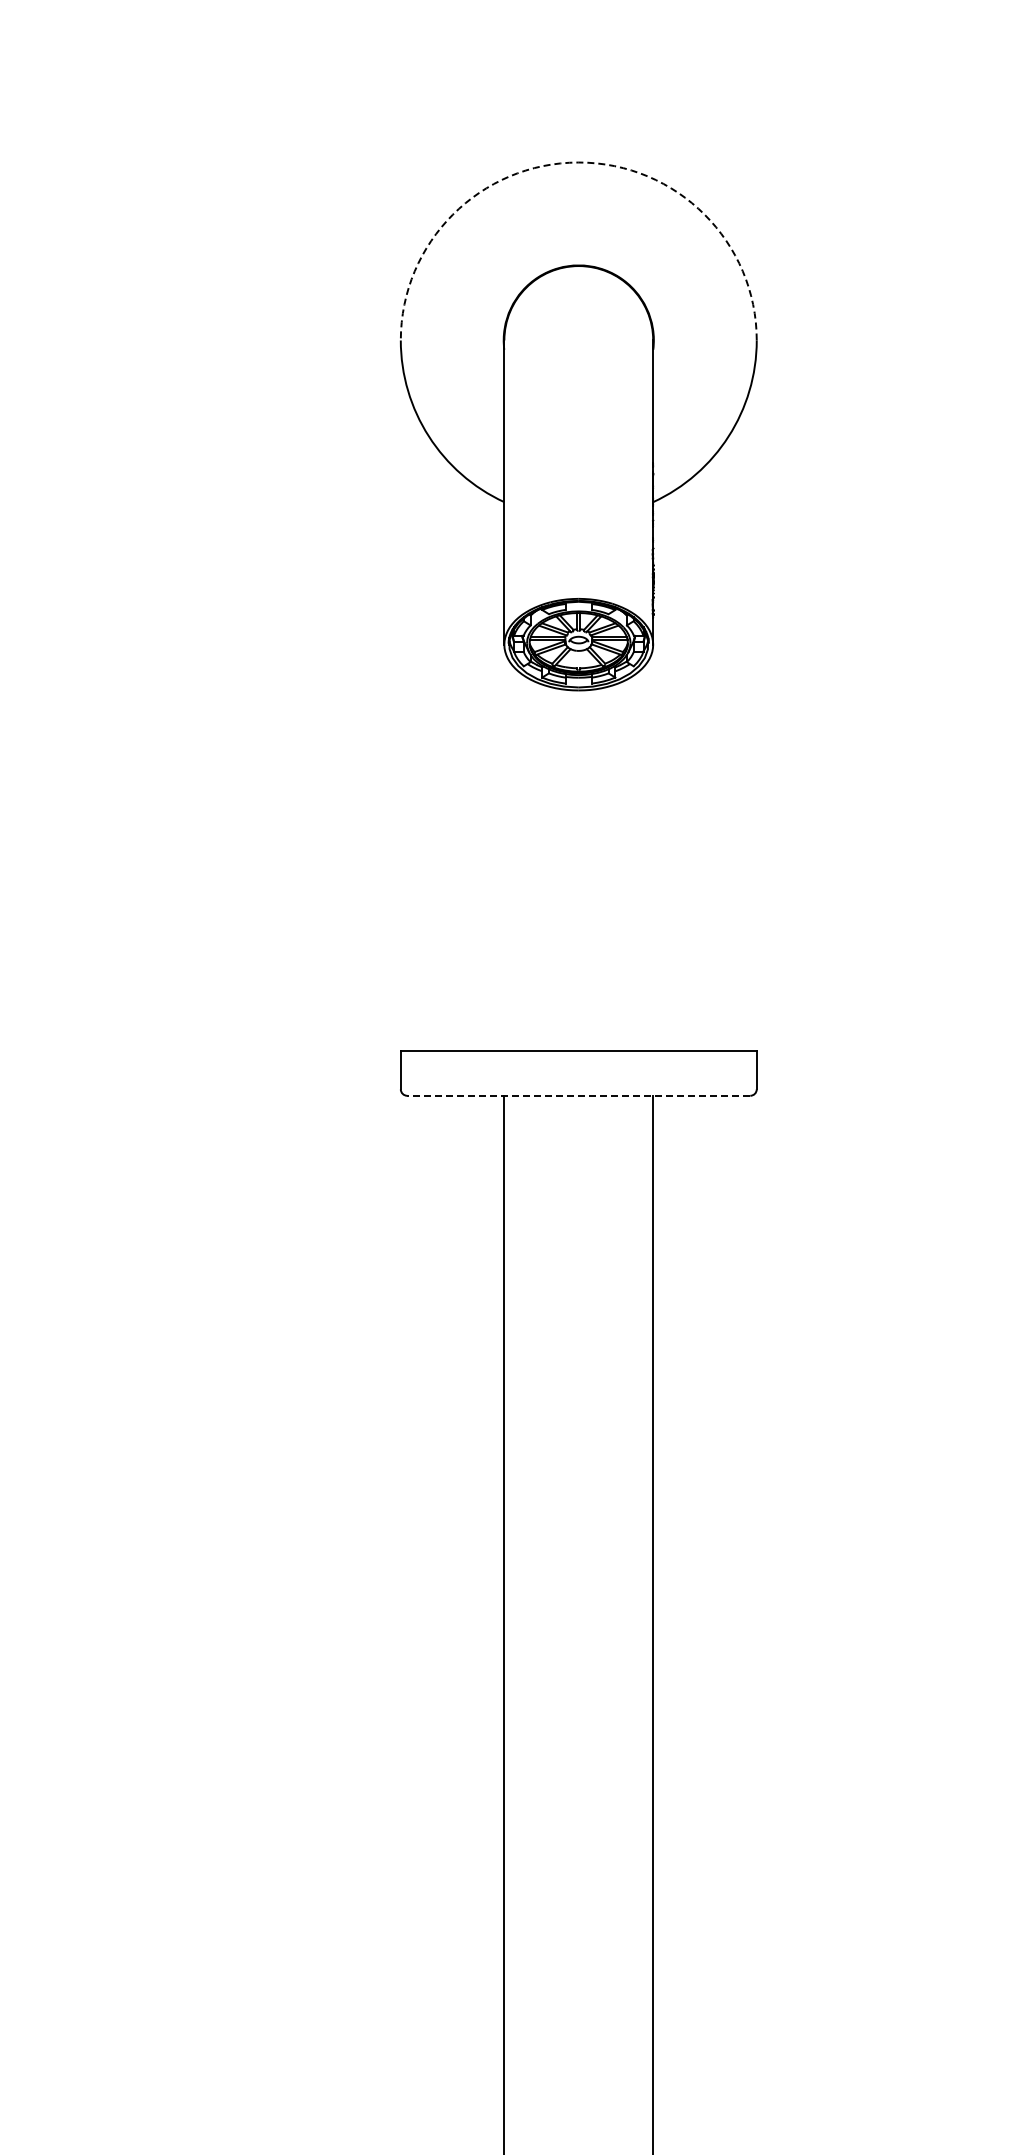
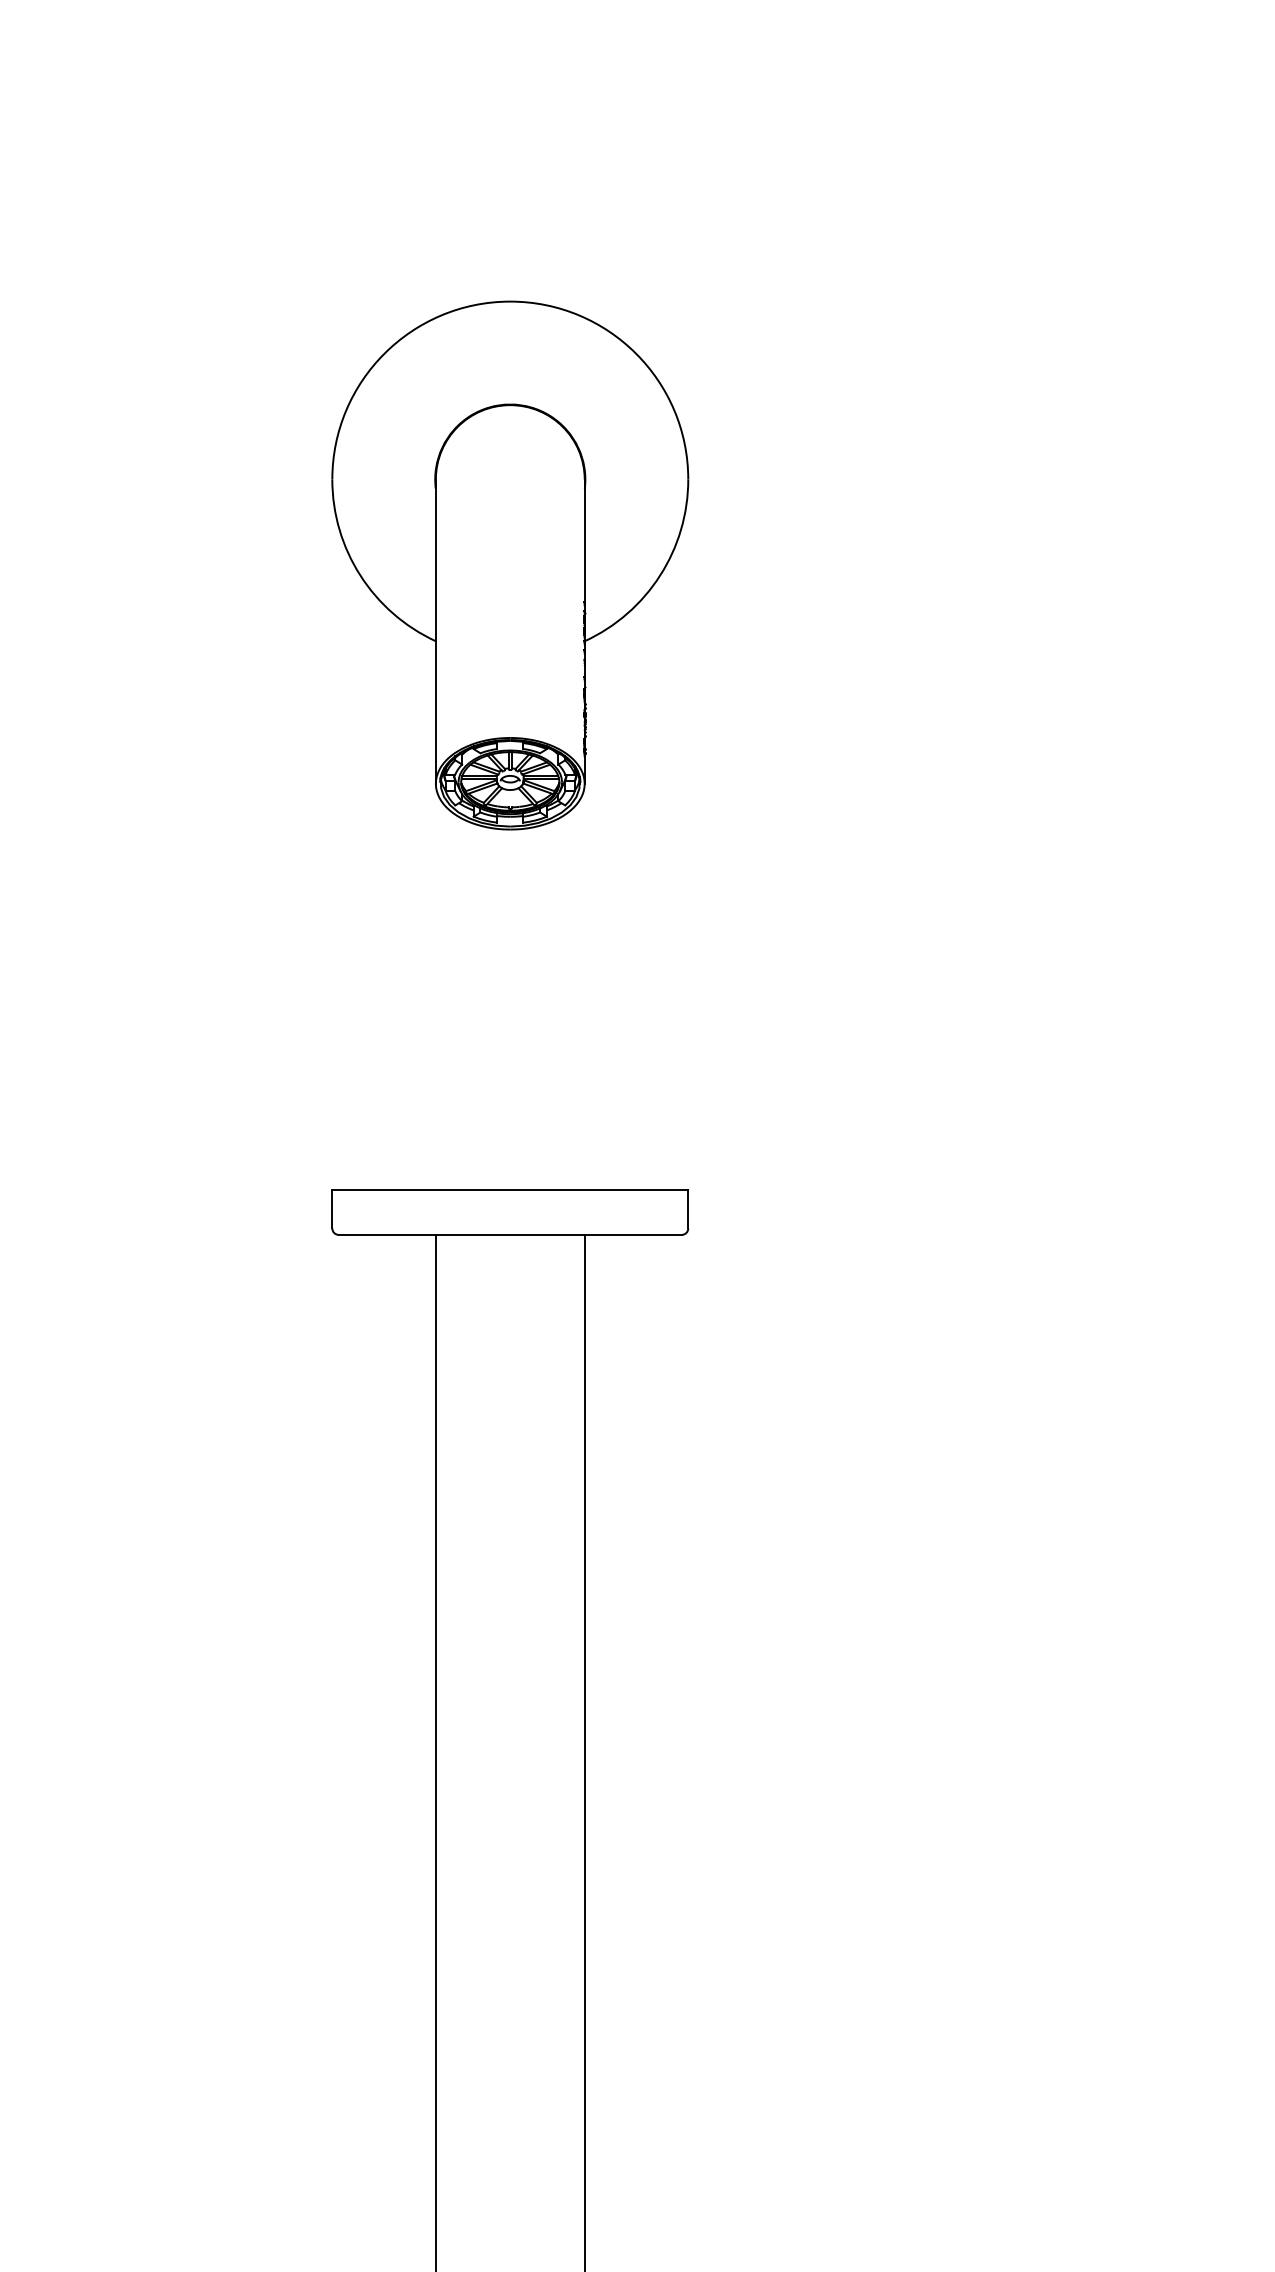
arc: (578, 162) -> (510, 301), dashed -> solid
line: (578, 1095) -> (510, 1234), dashed -> solid

